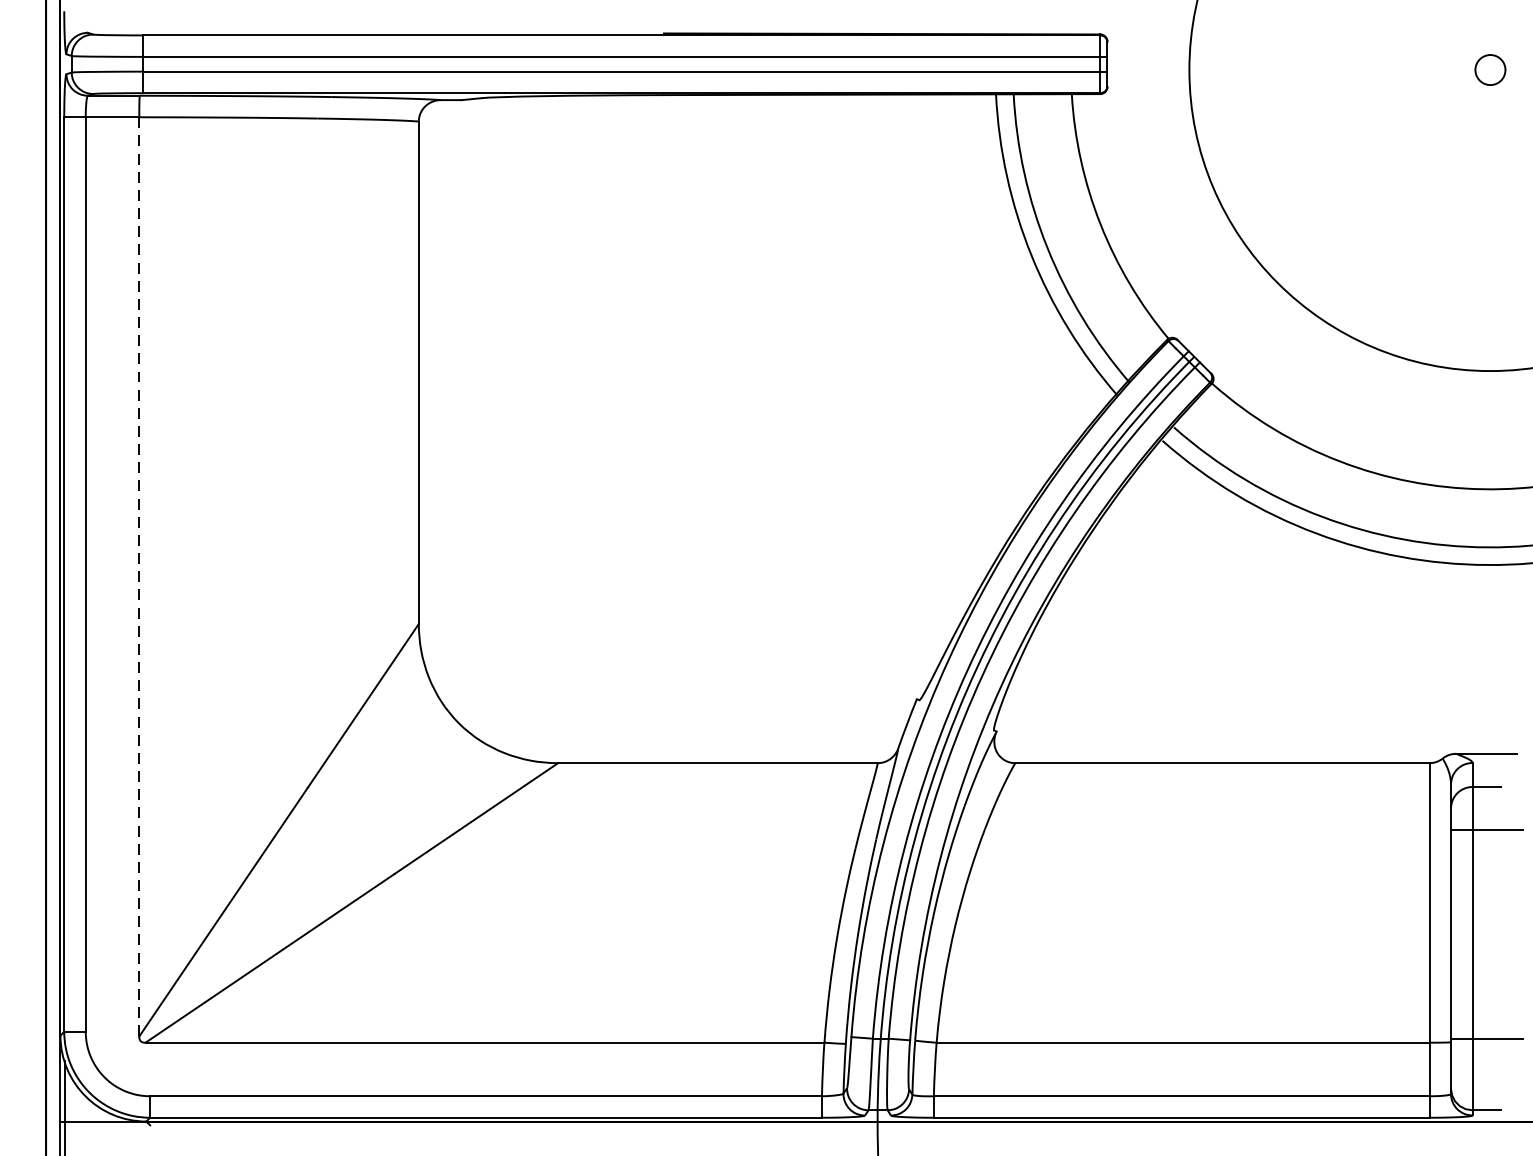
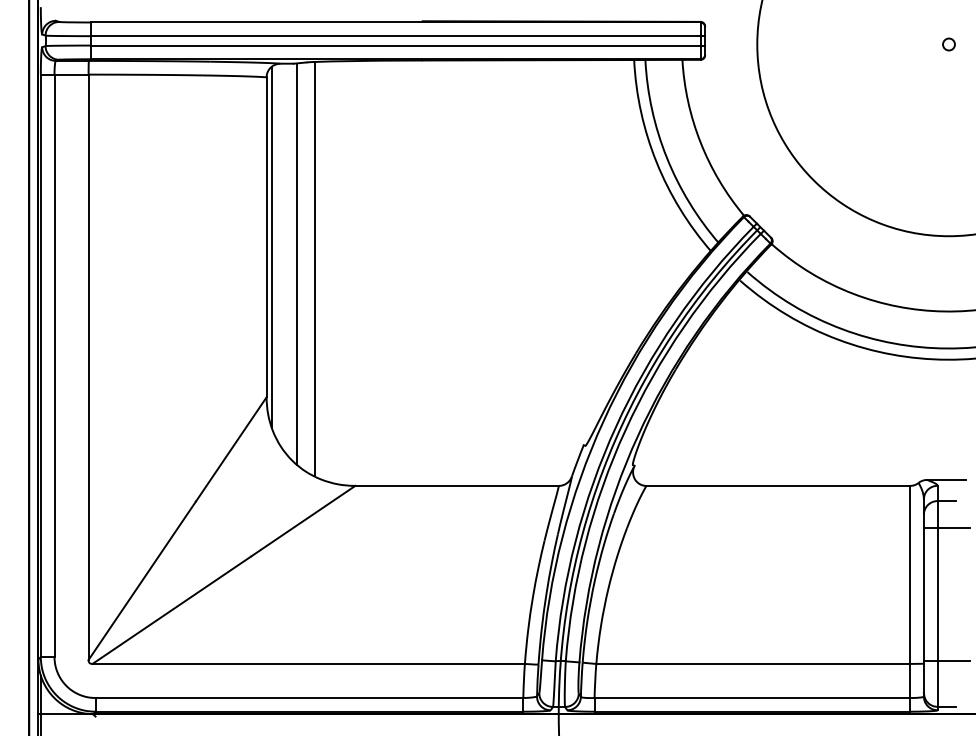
circle: (1489, 69) -> (948, 44), size x0.62
line: (426, 387) -> (271, 246), added
line: (467, 413) -> (297, 263), added
line: (495, 421) -> (315, 268), added
line: (139, 577) -> (88, 367), dashed -> solid

